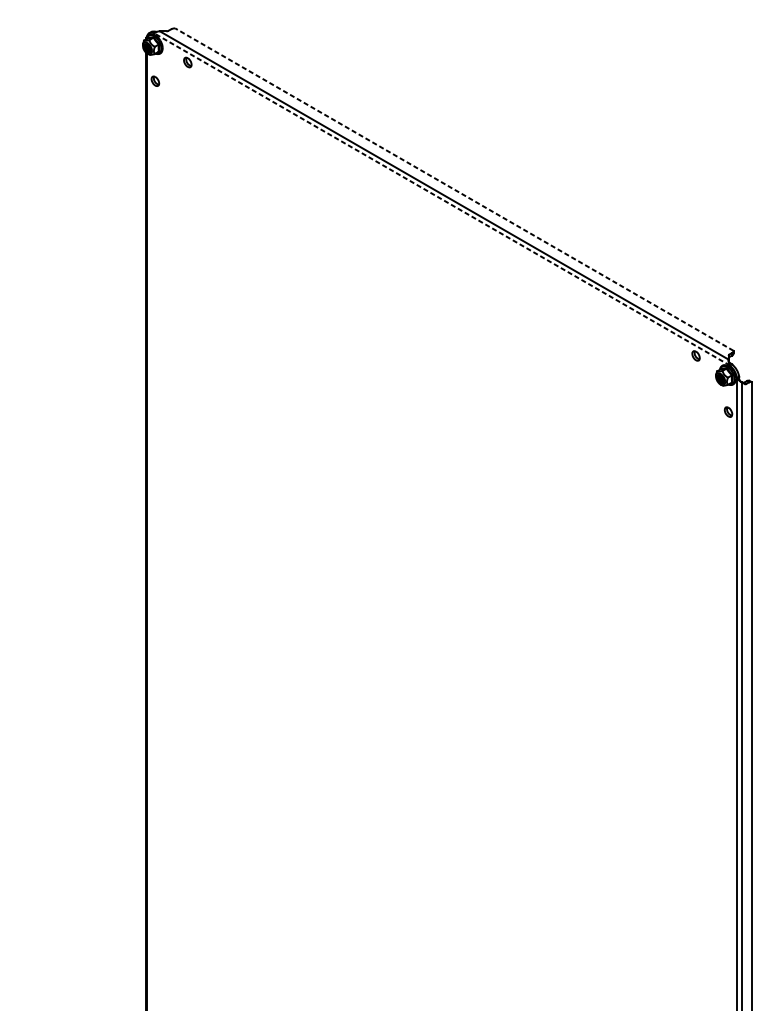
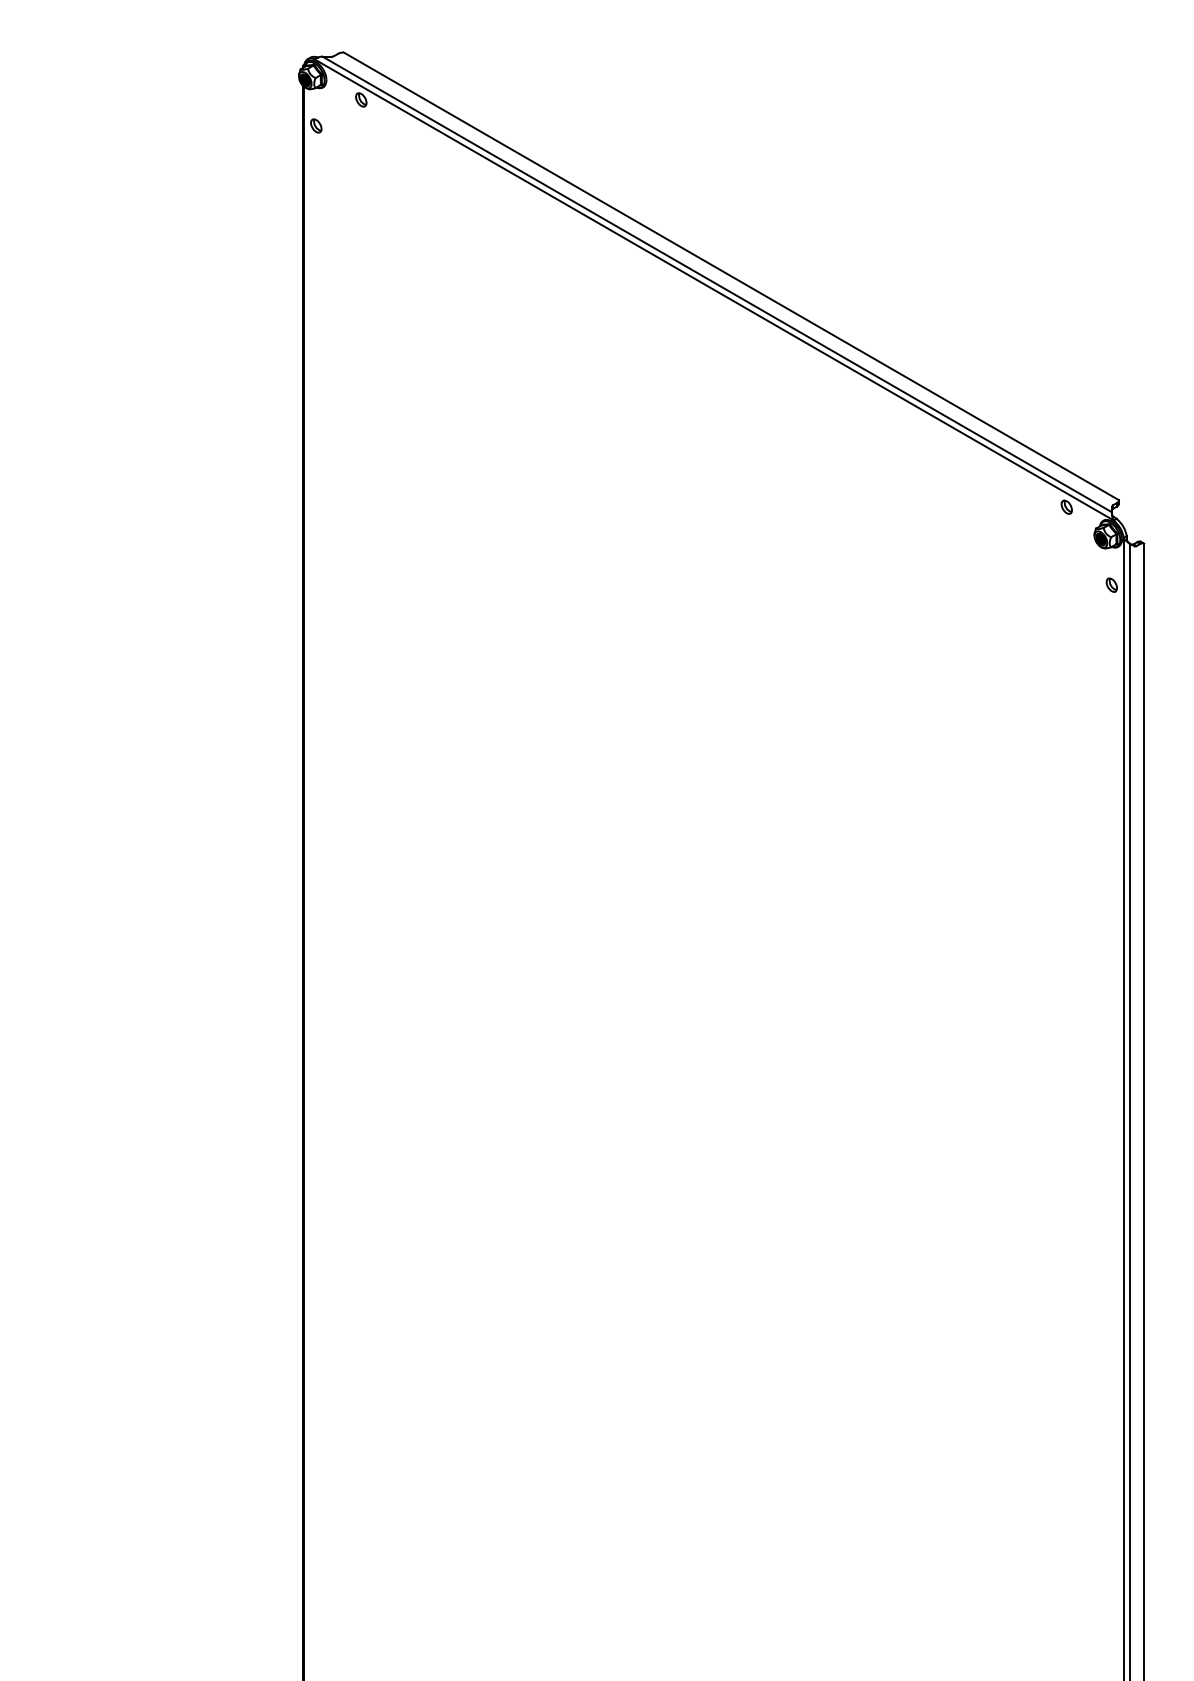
line: (454, 189) -> (731, 276), dashed -> solid
line: (441, 199) -> (713, 289), dashed -> solid

